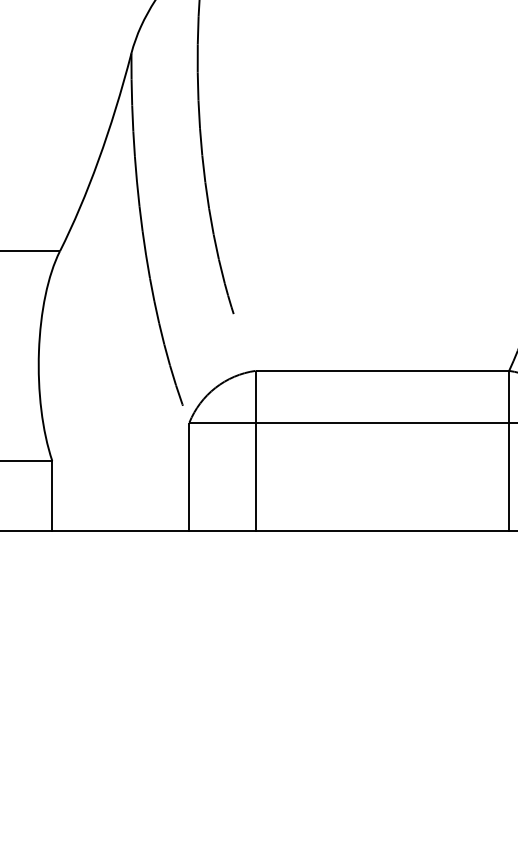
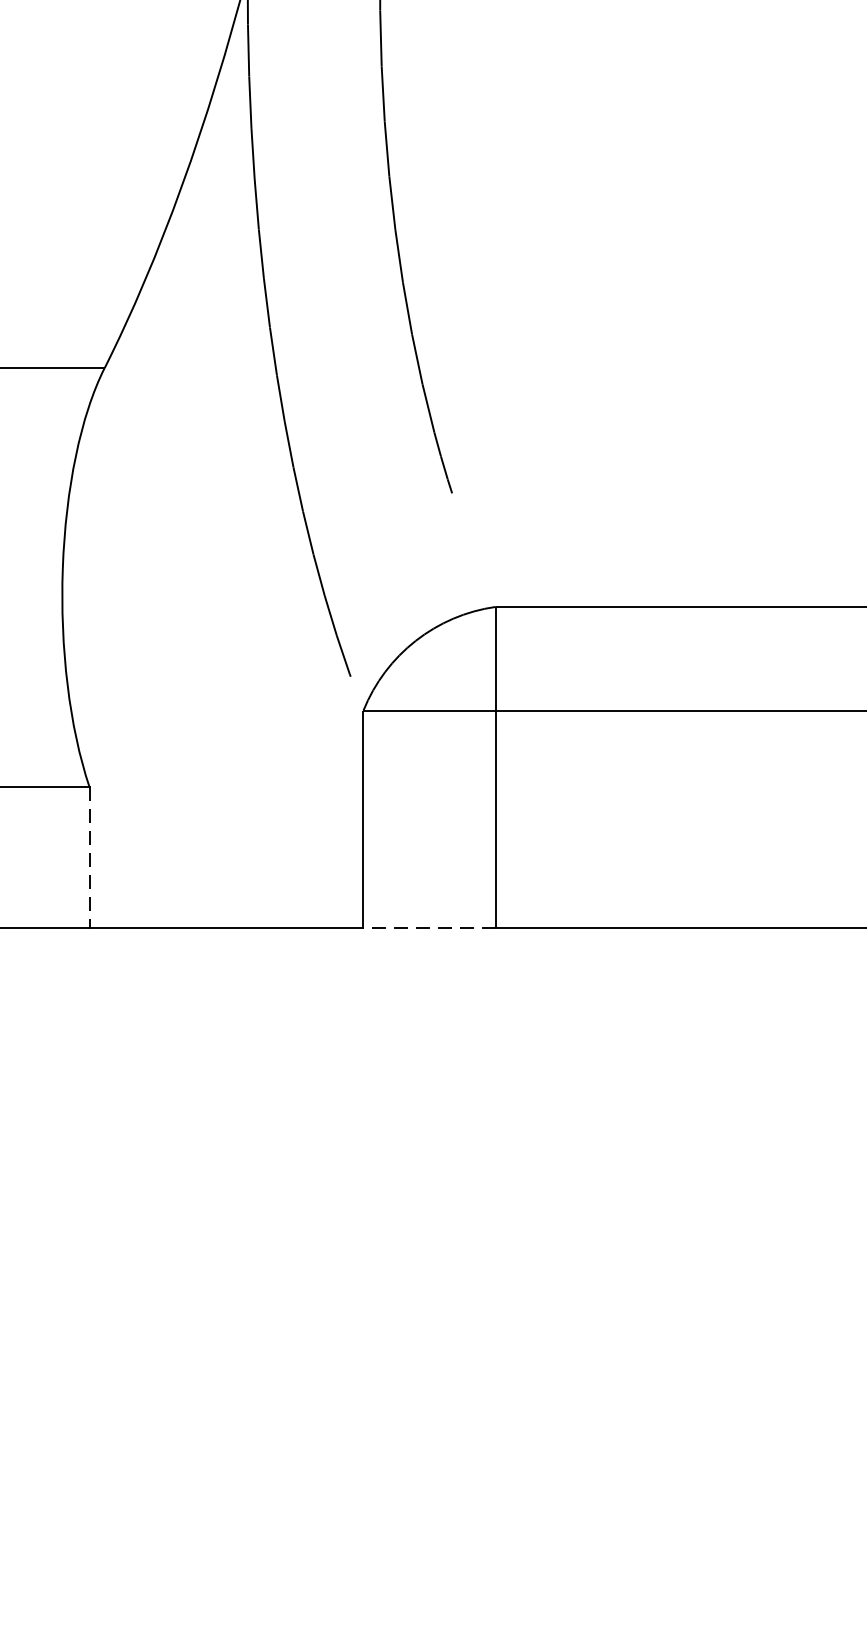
line: (52, 496) -> (89, 857), solid -> dashed
line: (221, 531) -> (427, 927), solid -> dashed

